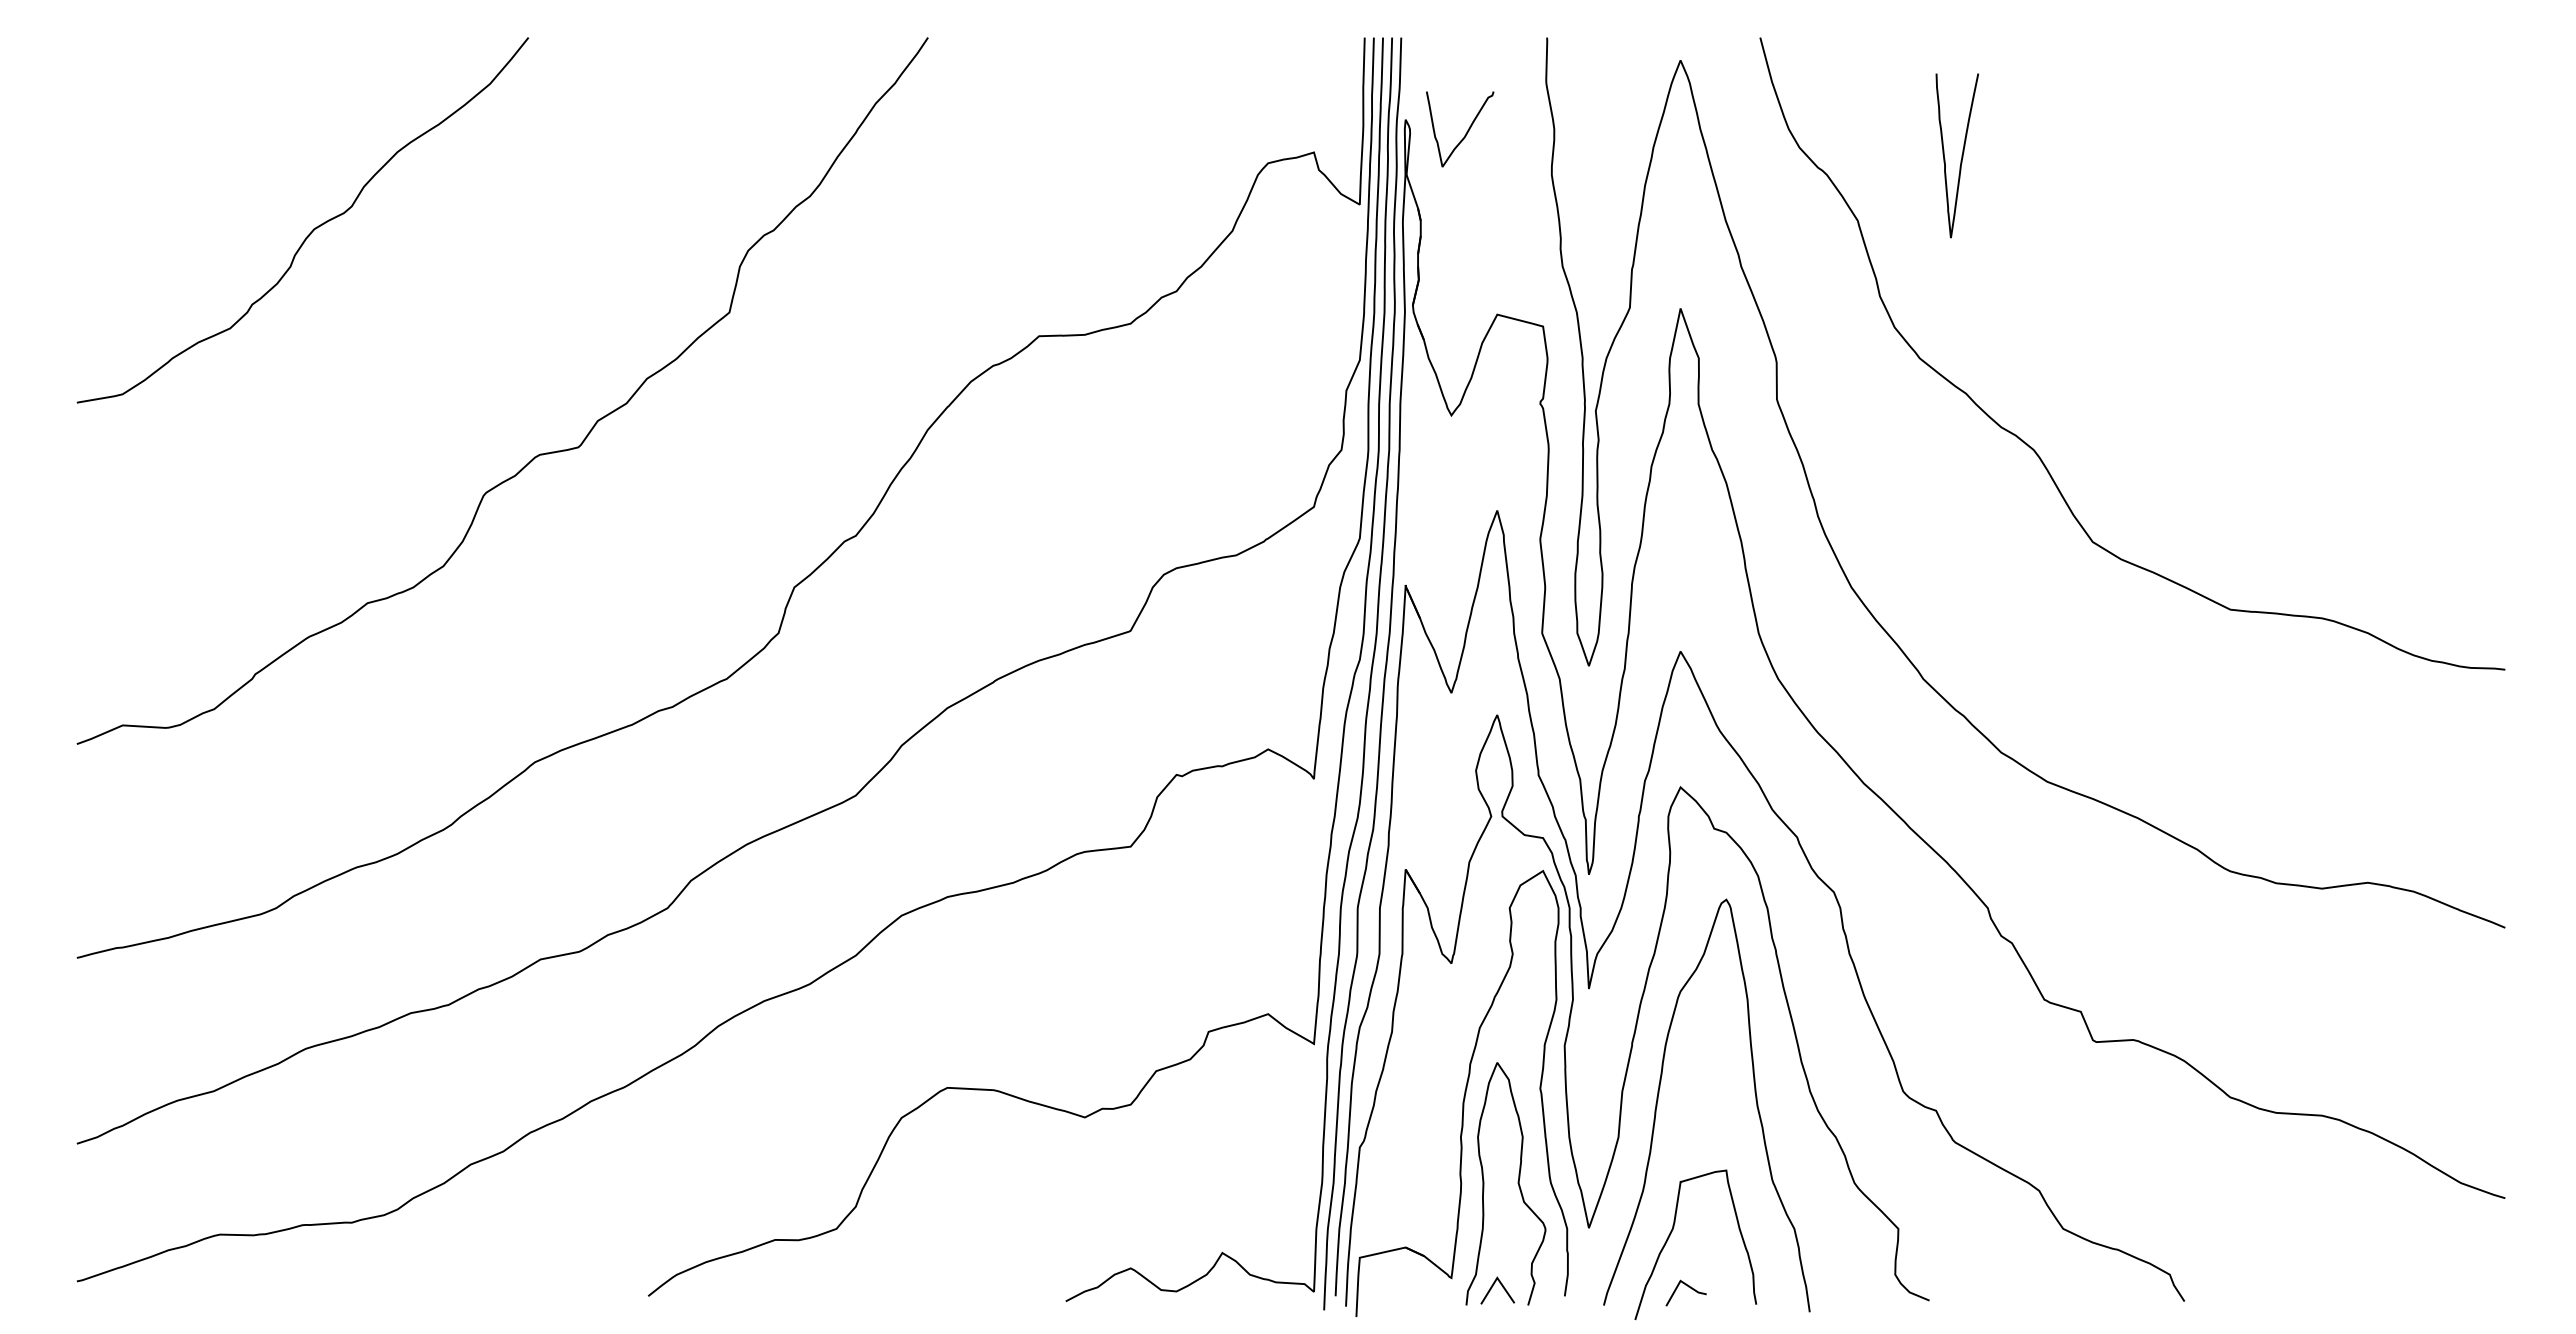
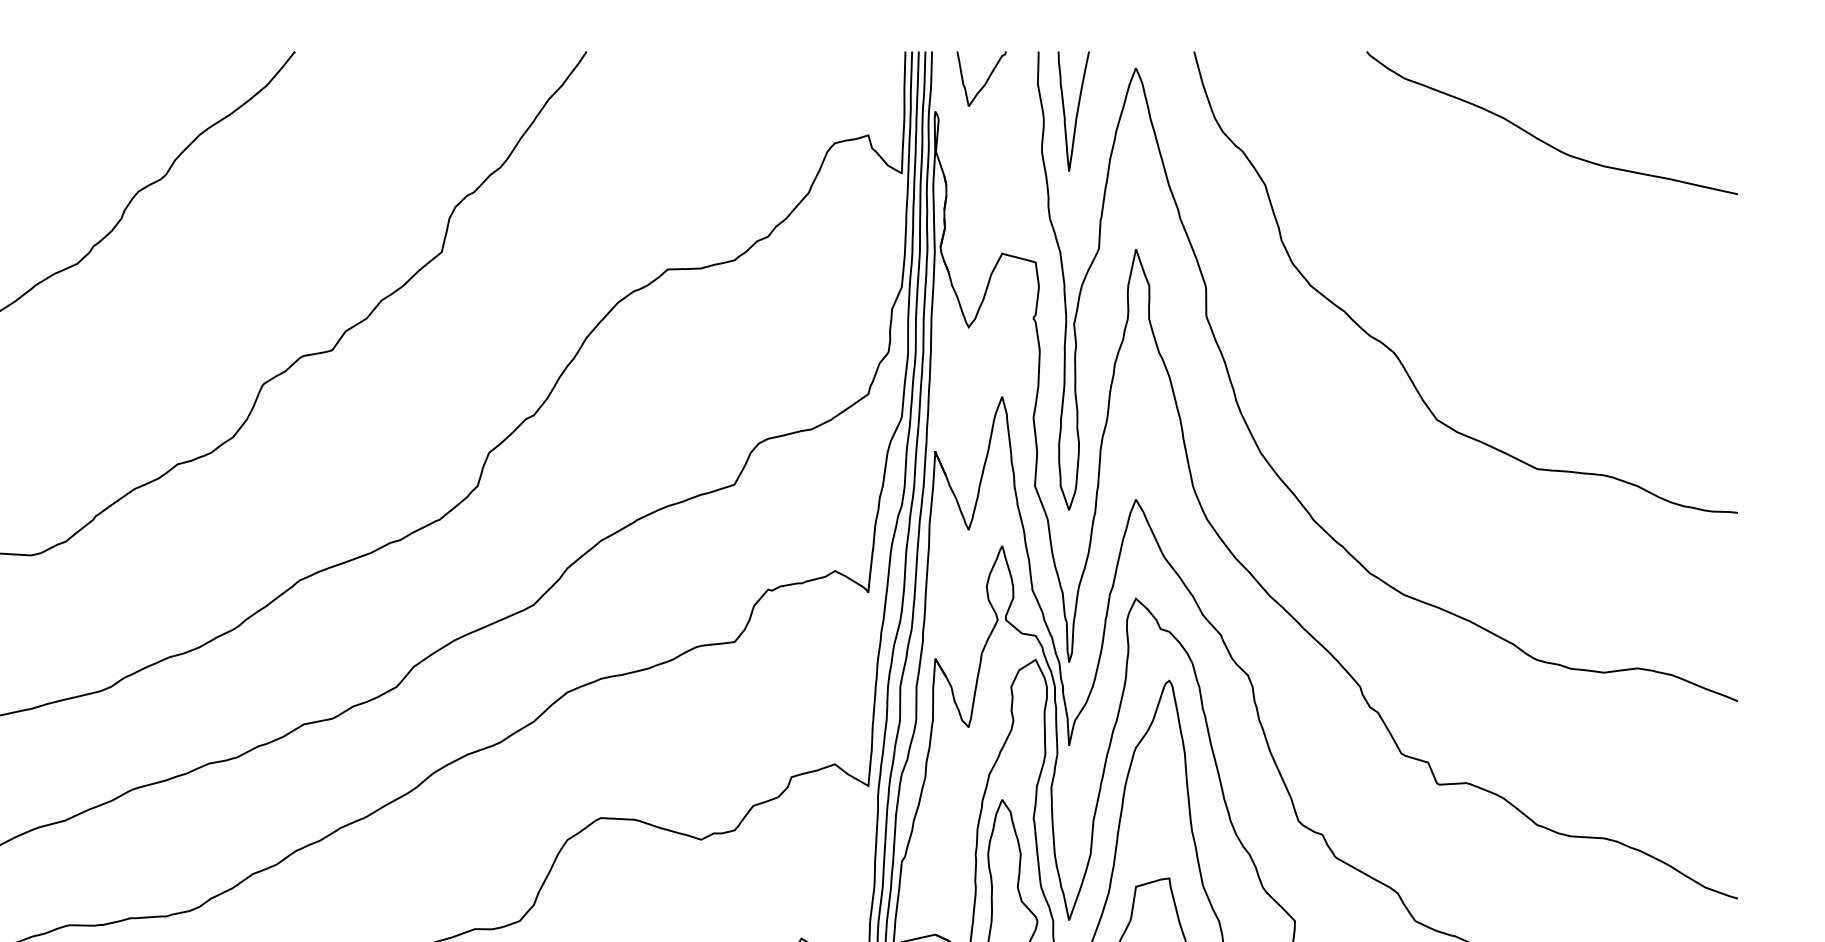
curve: (1466, 131) -> (986, 80), moved
curve: (1961, 155) -> (1076, 111), moved
curve: (2237, 159) -> (1542, 140), added

